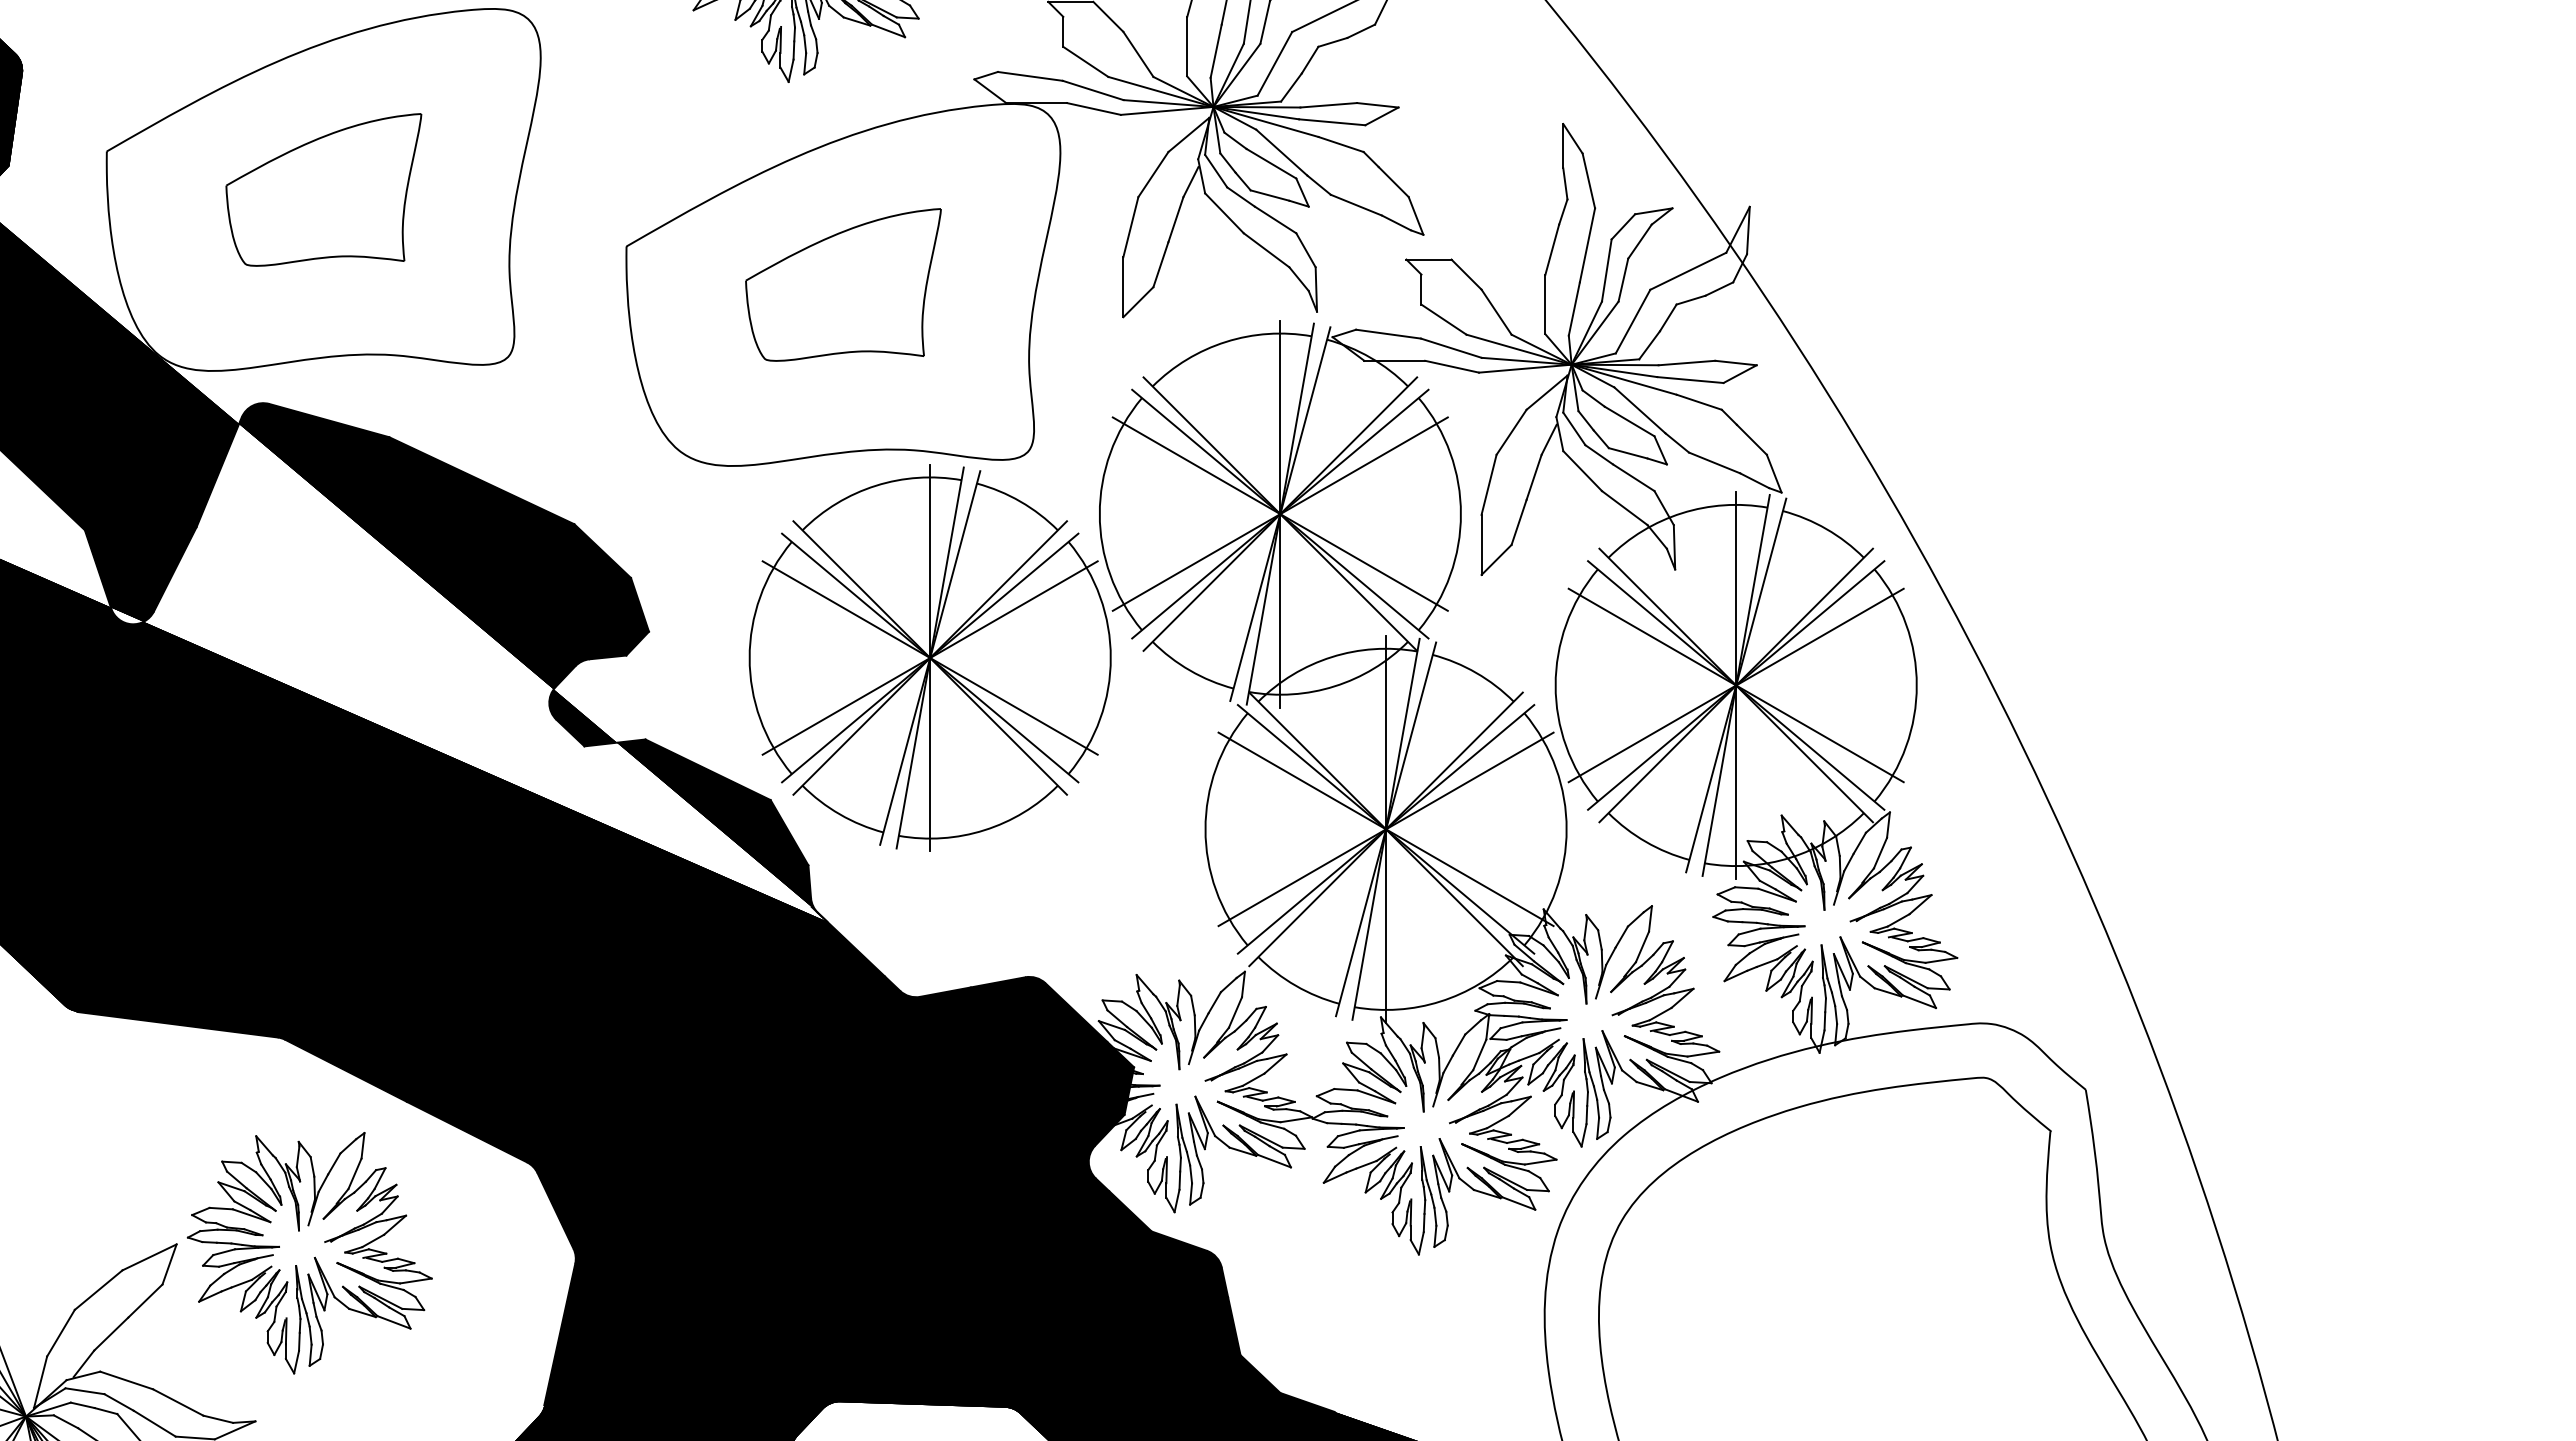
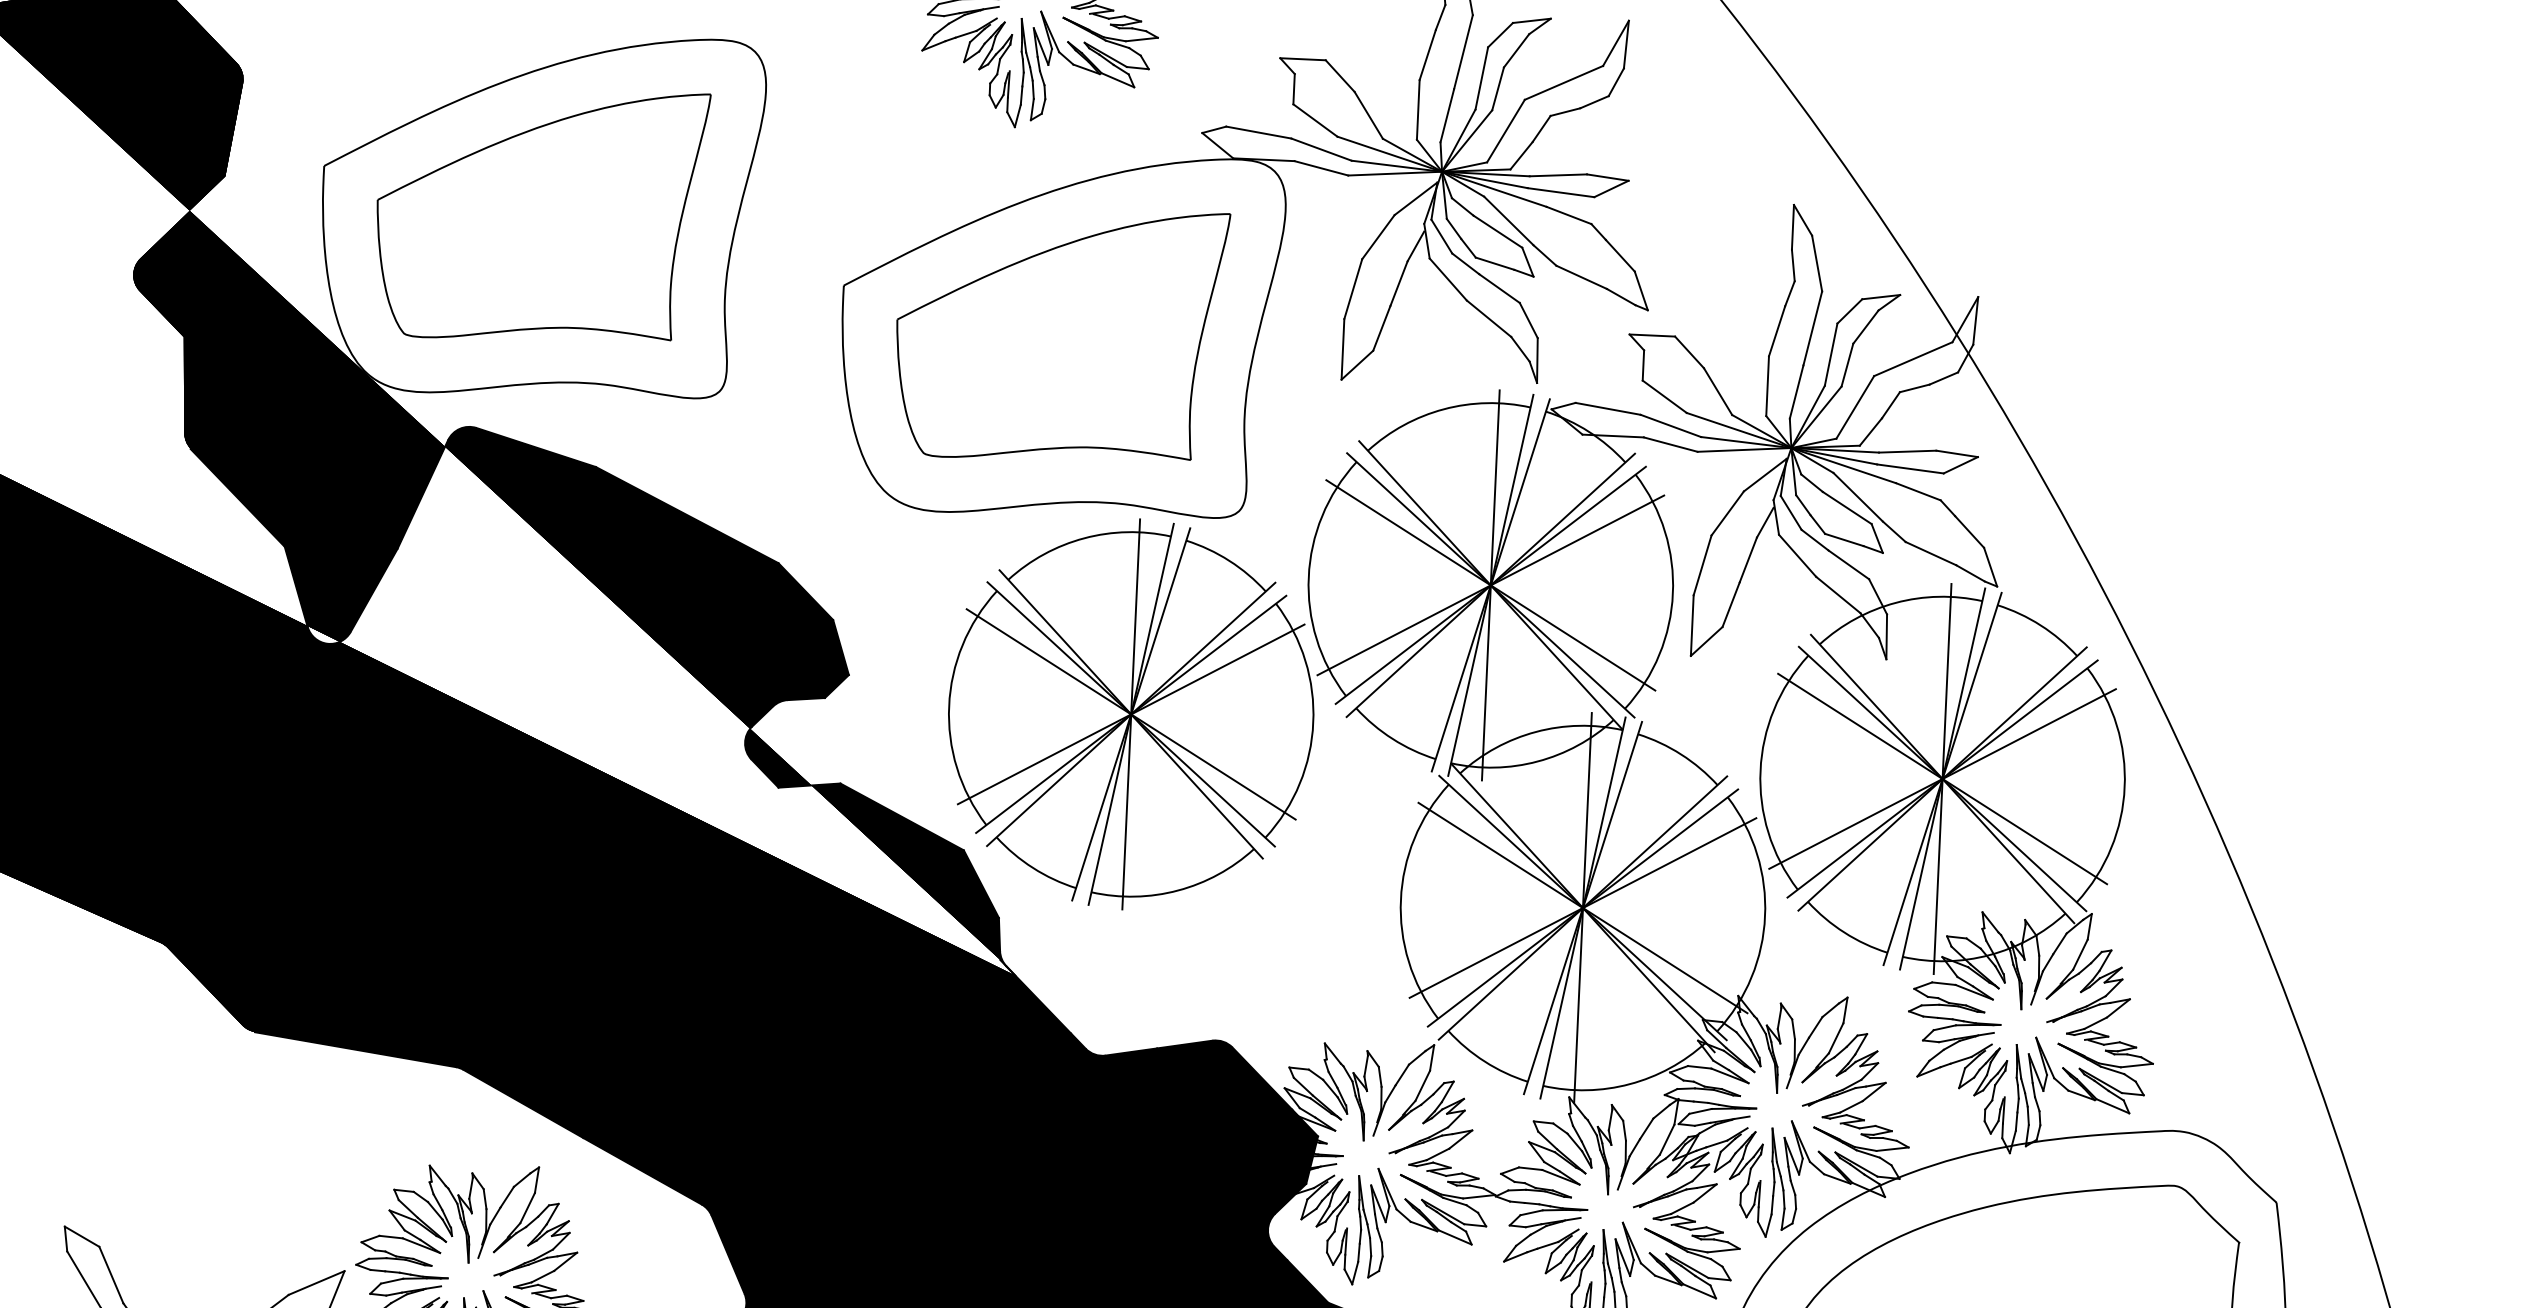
part: (323, 189) -> (540, 214), size x1.67
part: (843, 284) -> (1060, 333), size x1.67

